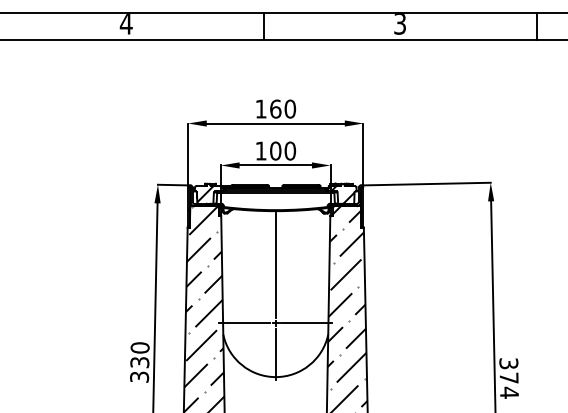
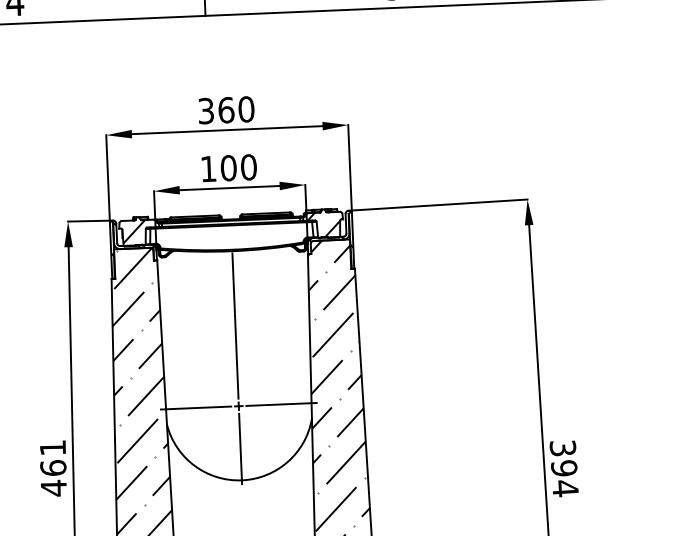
text: (260, 108) -> (205, 110), 160 -> 360
text: (139, 362) -> (52, 468), 330 -> 461
text: (508, 377) -> (563, 467), 374 -> 394

